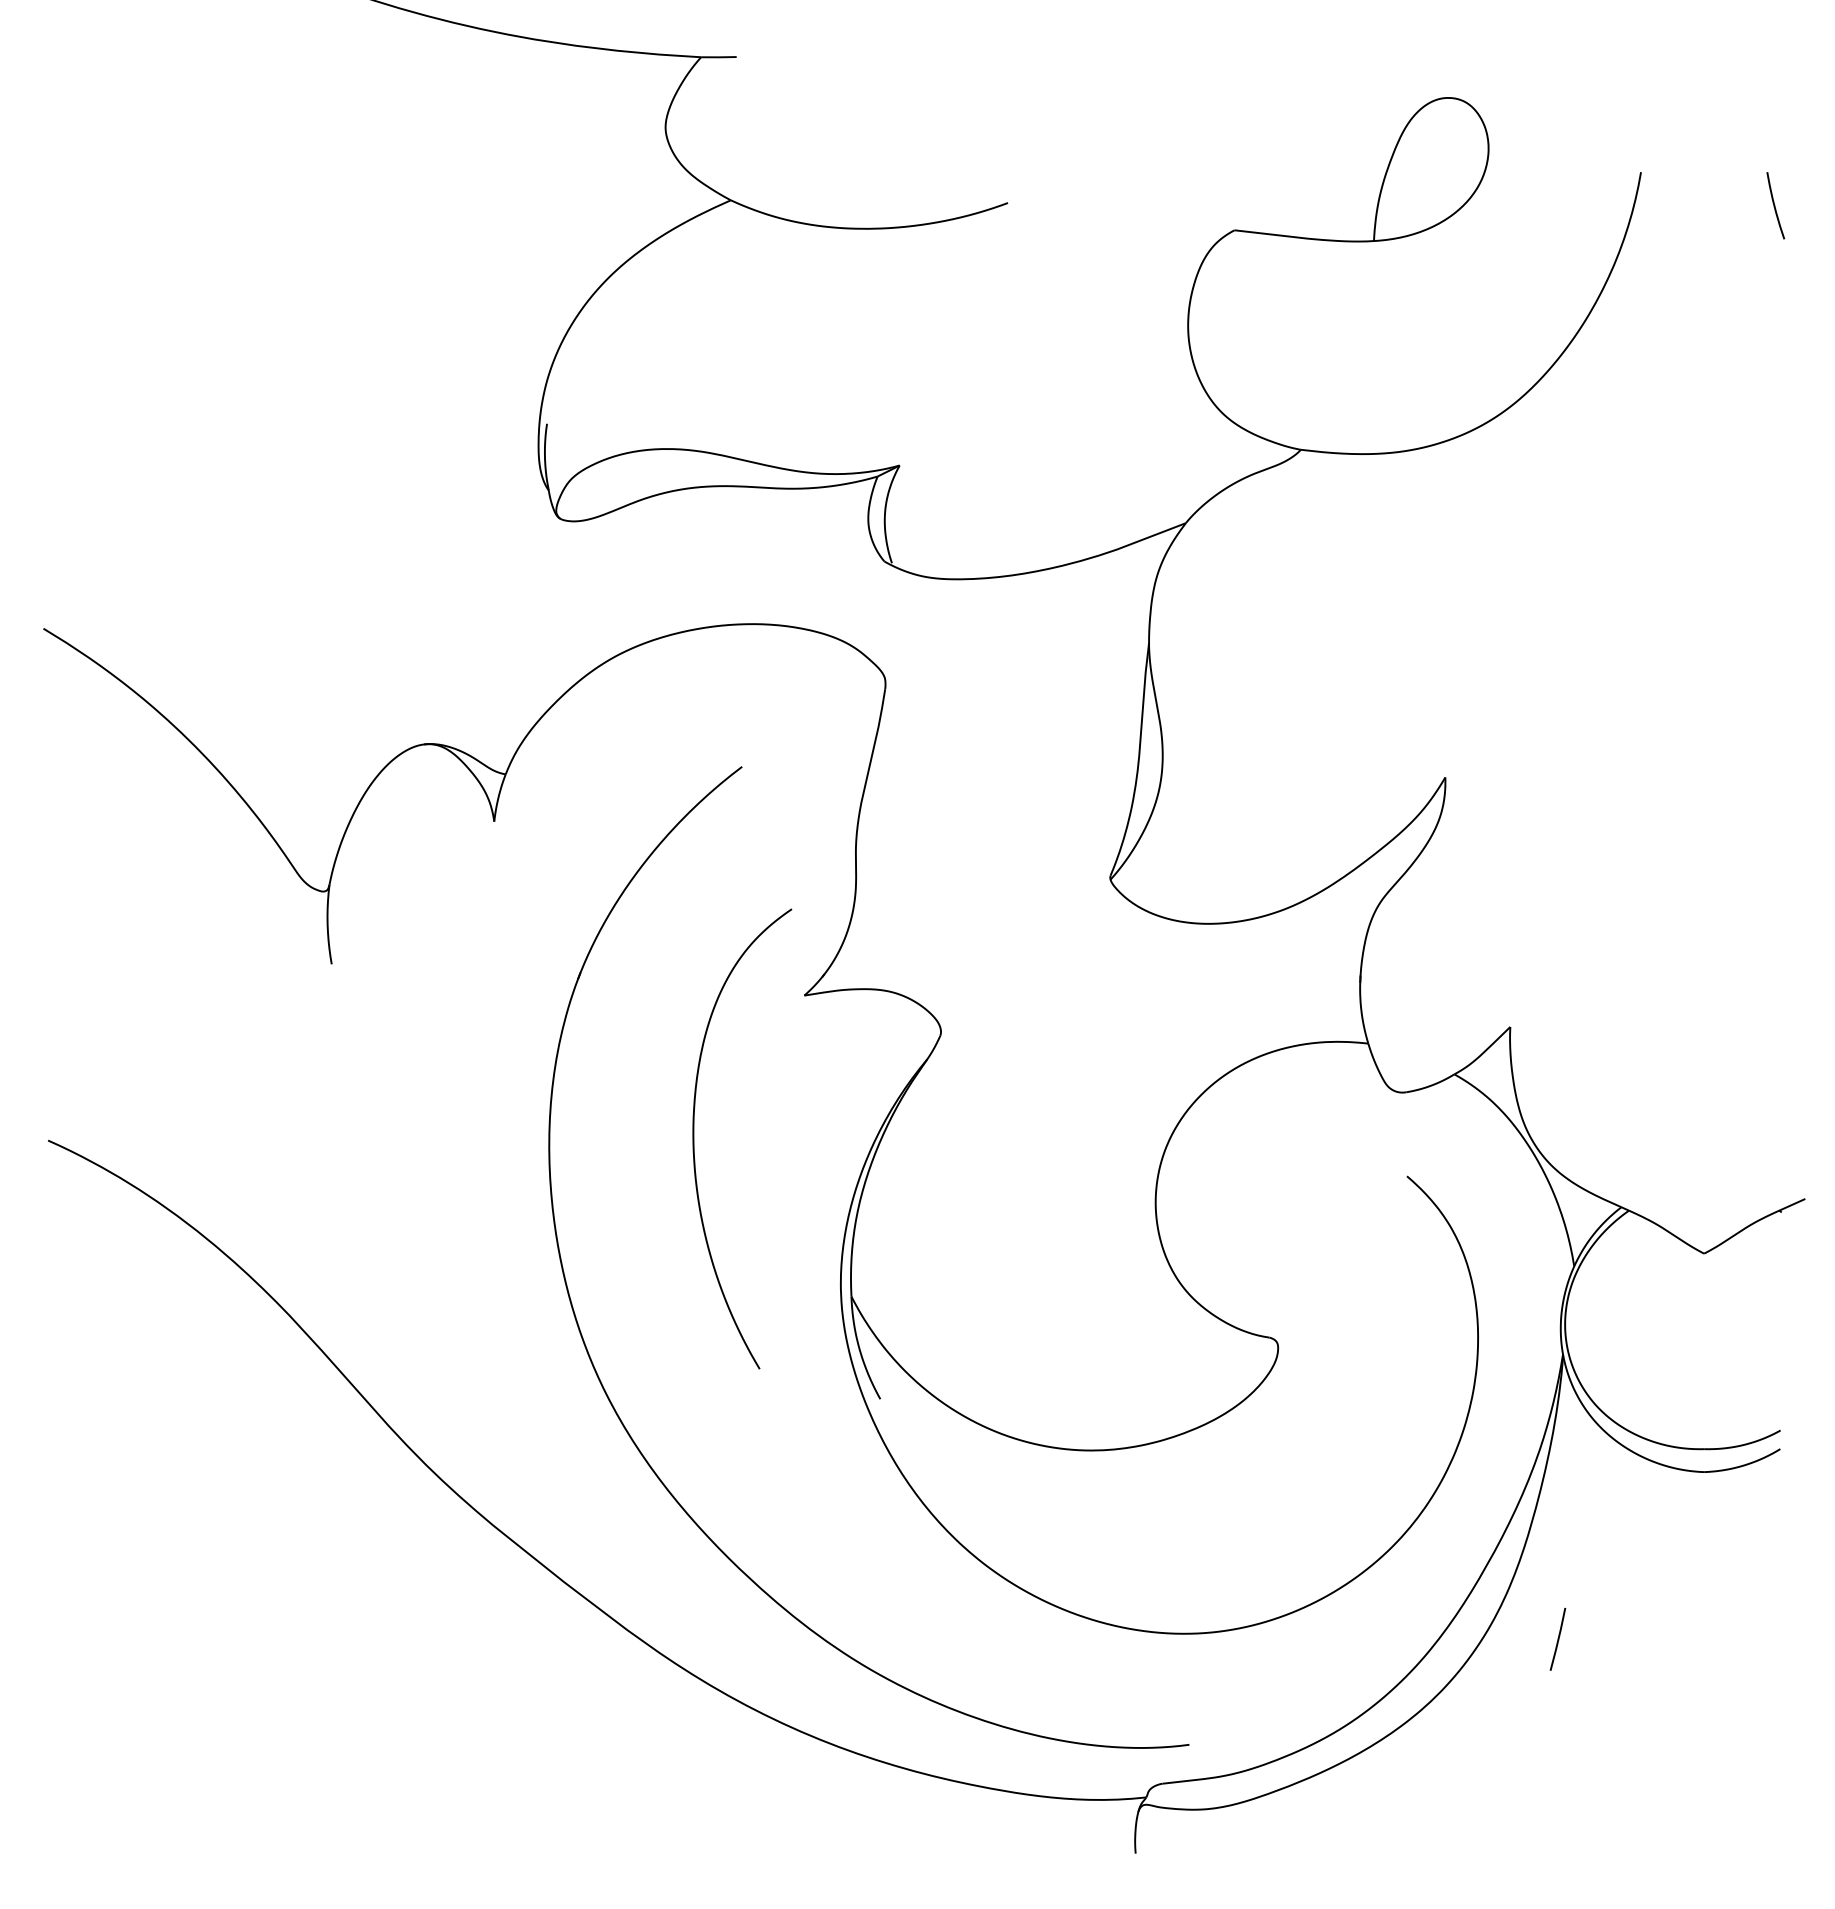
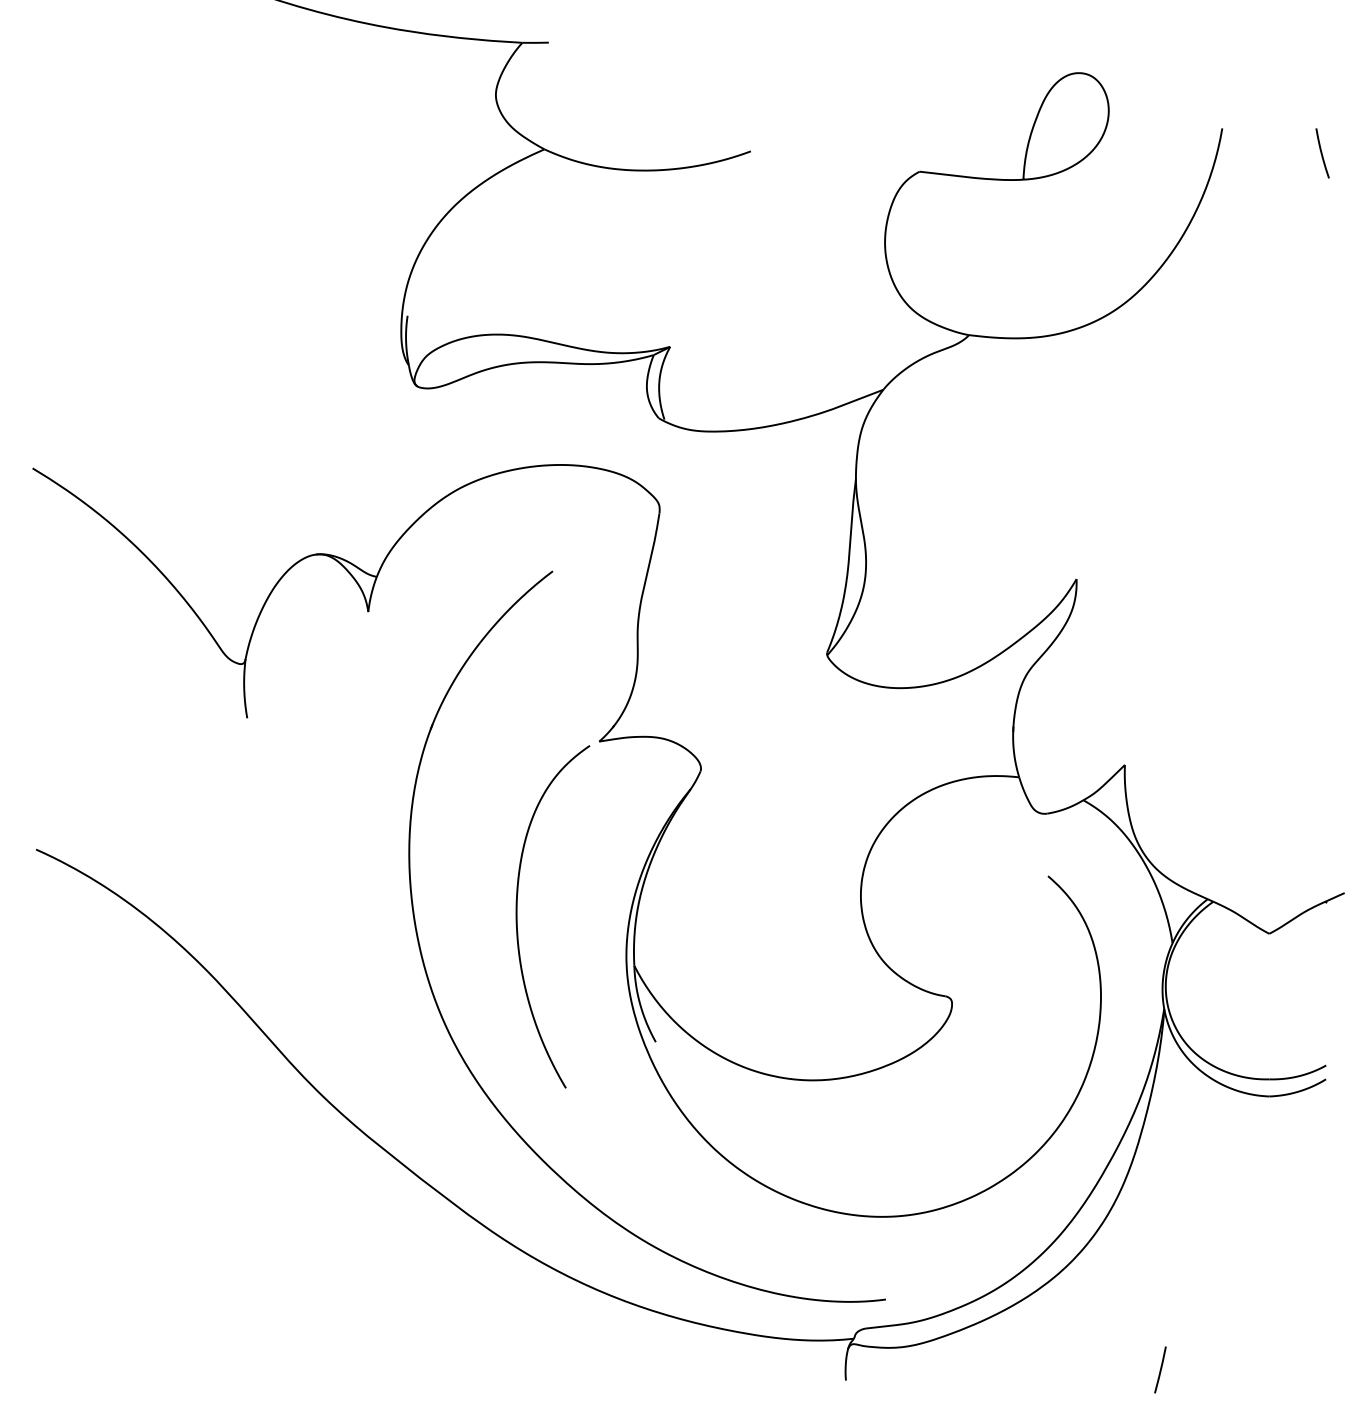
curve: (694, 1138) -> (517, 916), moved
line: (1557, 1638) -> (1160, 1369), moved

